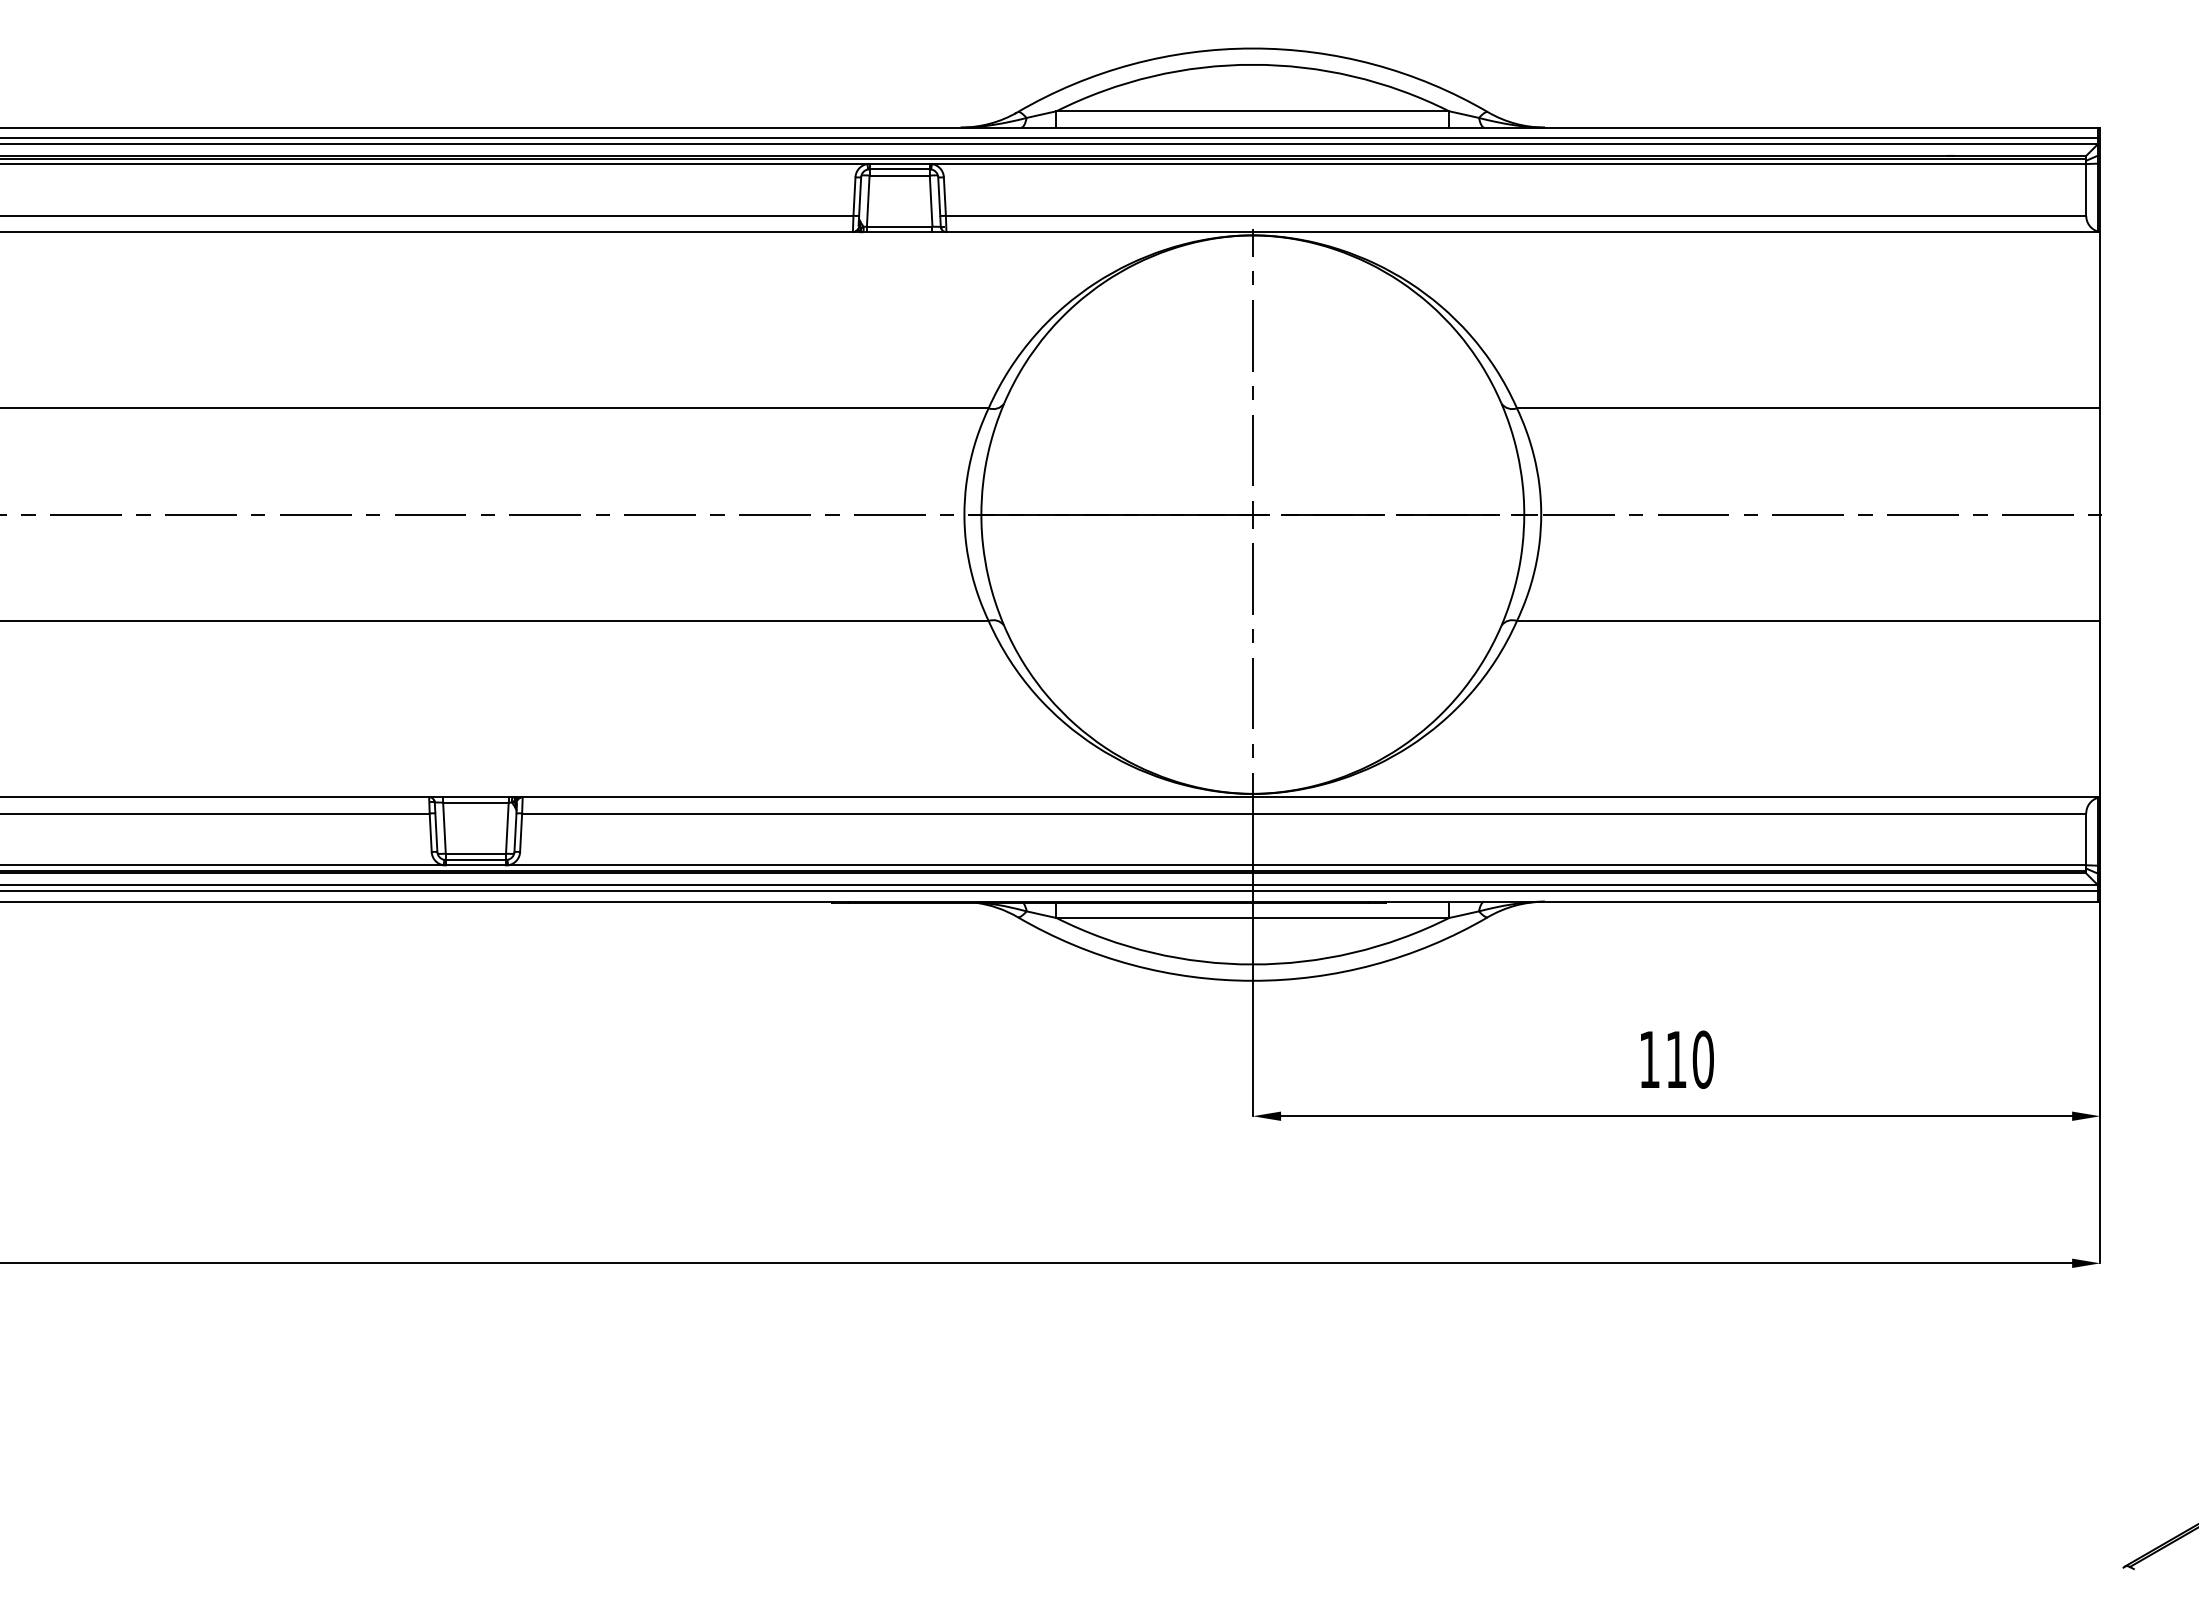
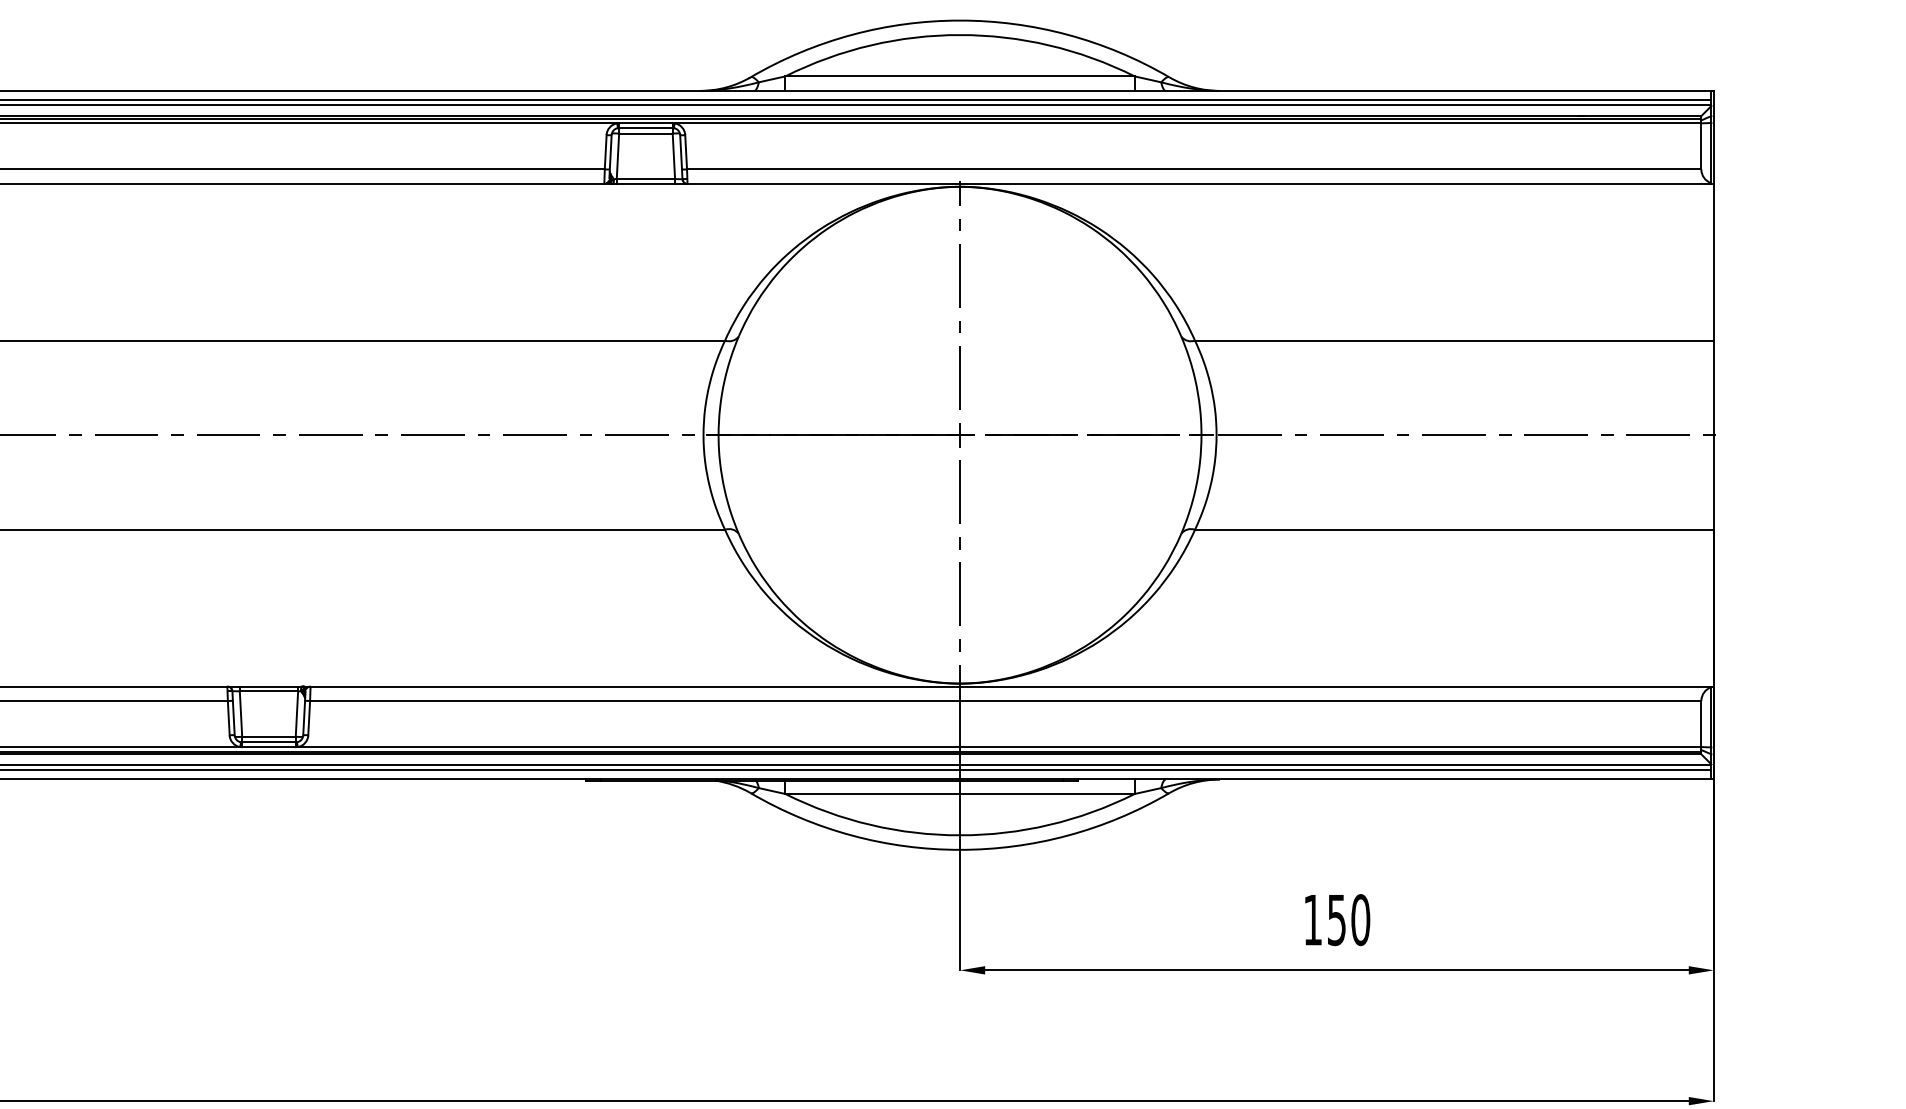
text: (1676, 1059) -> (1336, 919), 110 -> 150

